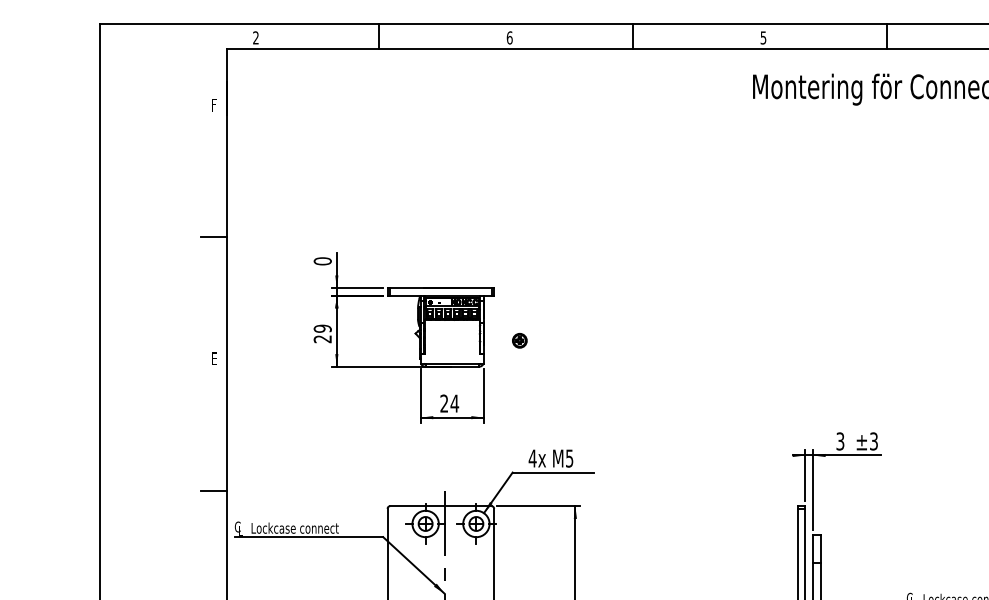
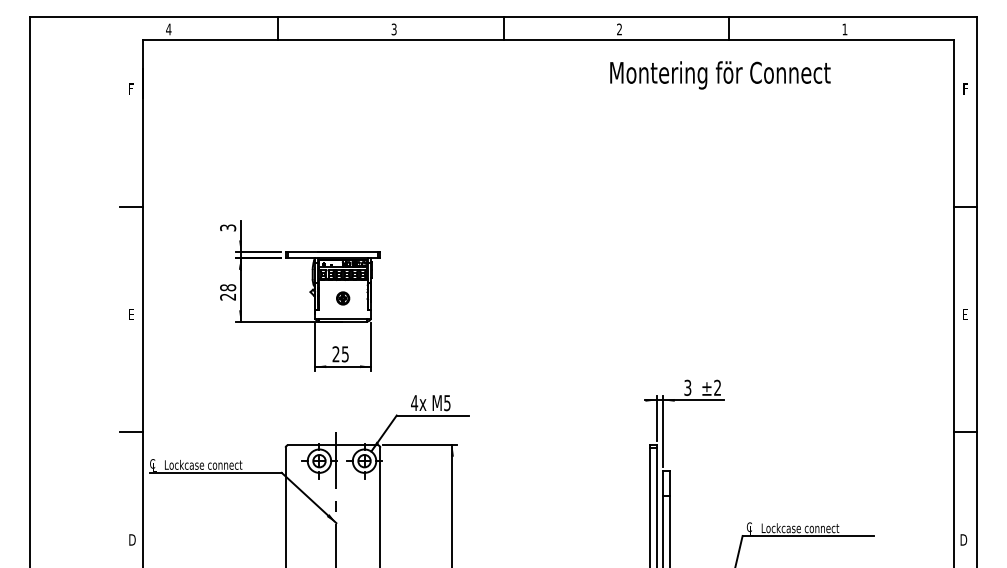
text: (255, 37) -> (168, 29), 2 -> 4
text: (508, 37) -> (393, 29), 6 -> 3
text: (763, 37) -> (619, 29), 5 -> 2
text: (323, 260) -> (228, 227), 0 -> 3
text: (323, 328) -> (228, 287), 29 -> 28
part: (520, 340) -> (343, 298), moved
text: (454, 403) -> (345, 354), 24 -> 25
text: (873, 441) -> (717, 387), ±3 -> ±2

